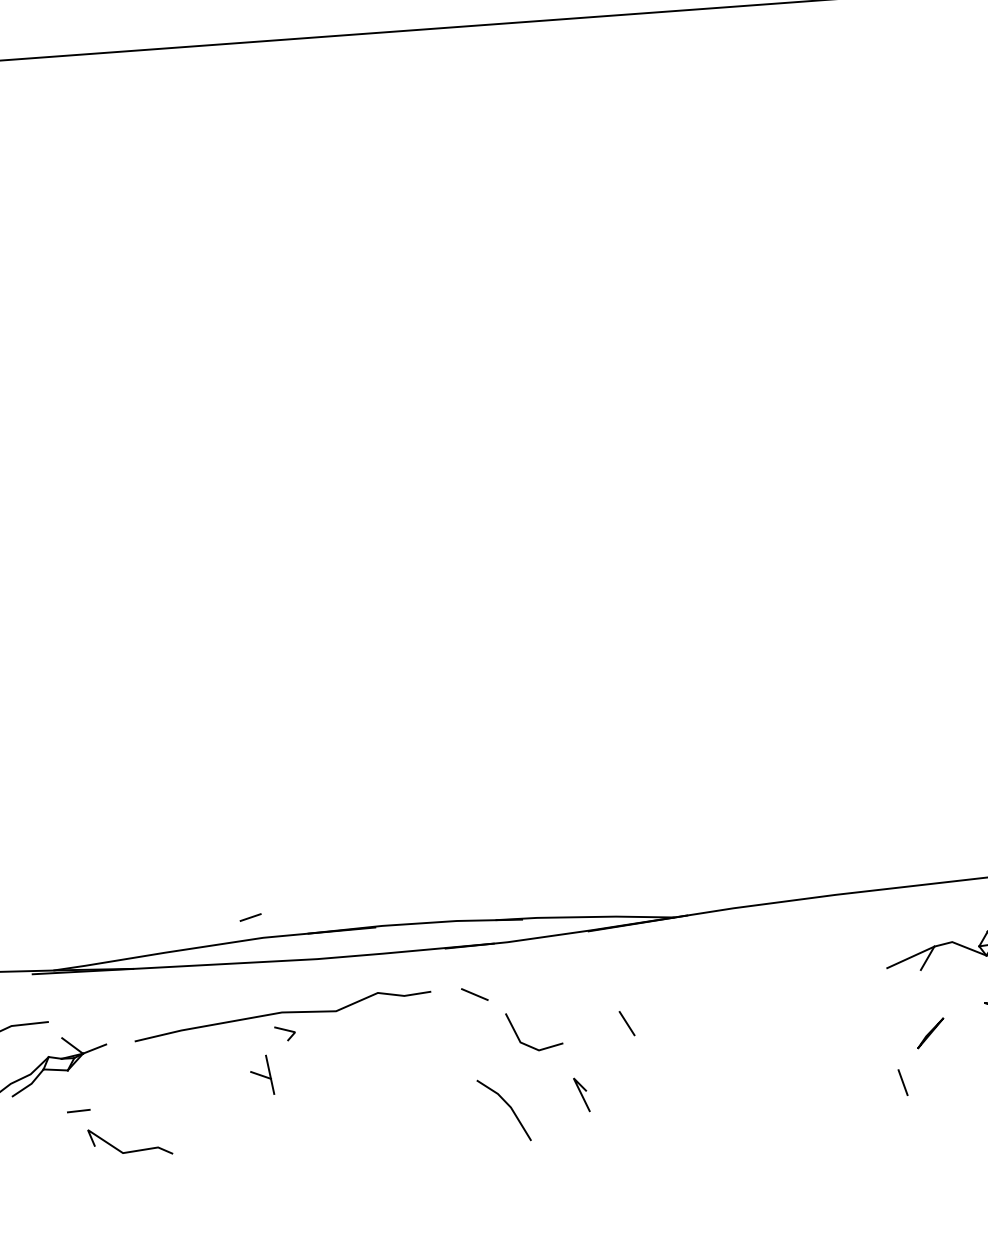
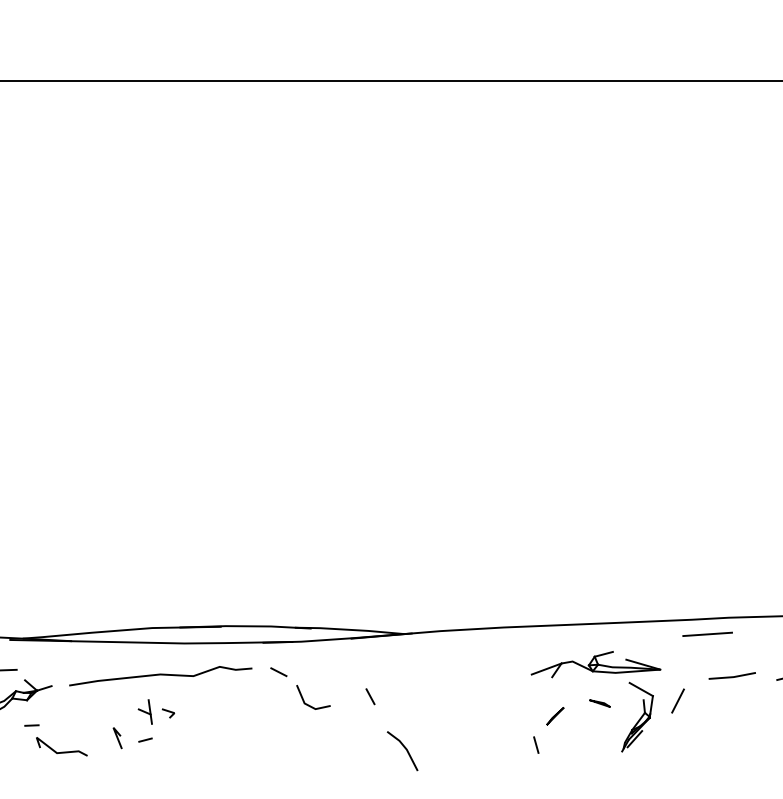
line: (250, 916) -> (145, 739), moved
line: (285, 1031) -> (168, 712), moved
line: (581, 1095) -> (117, 738), moved
line: (506, 1105) -> (404, 748), moved

